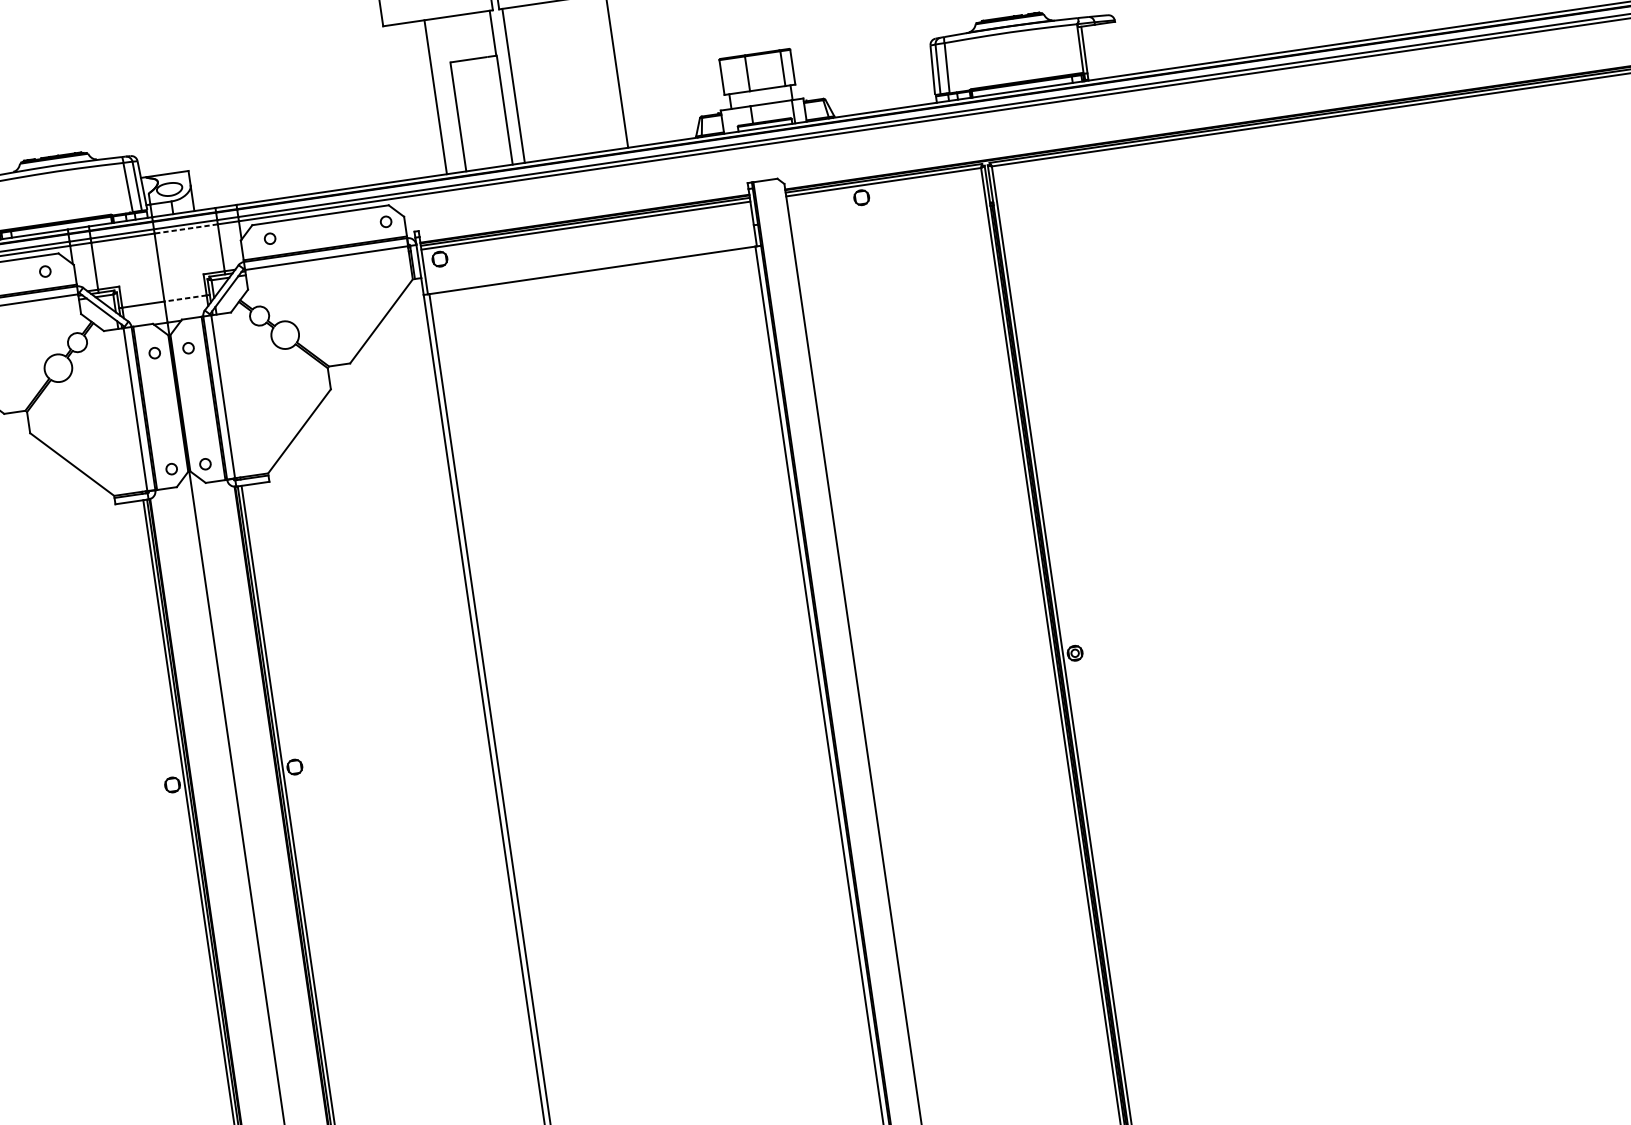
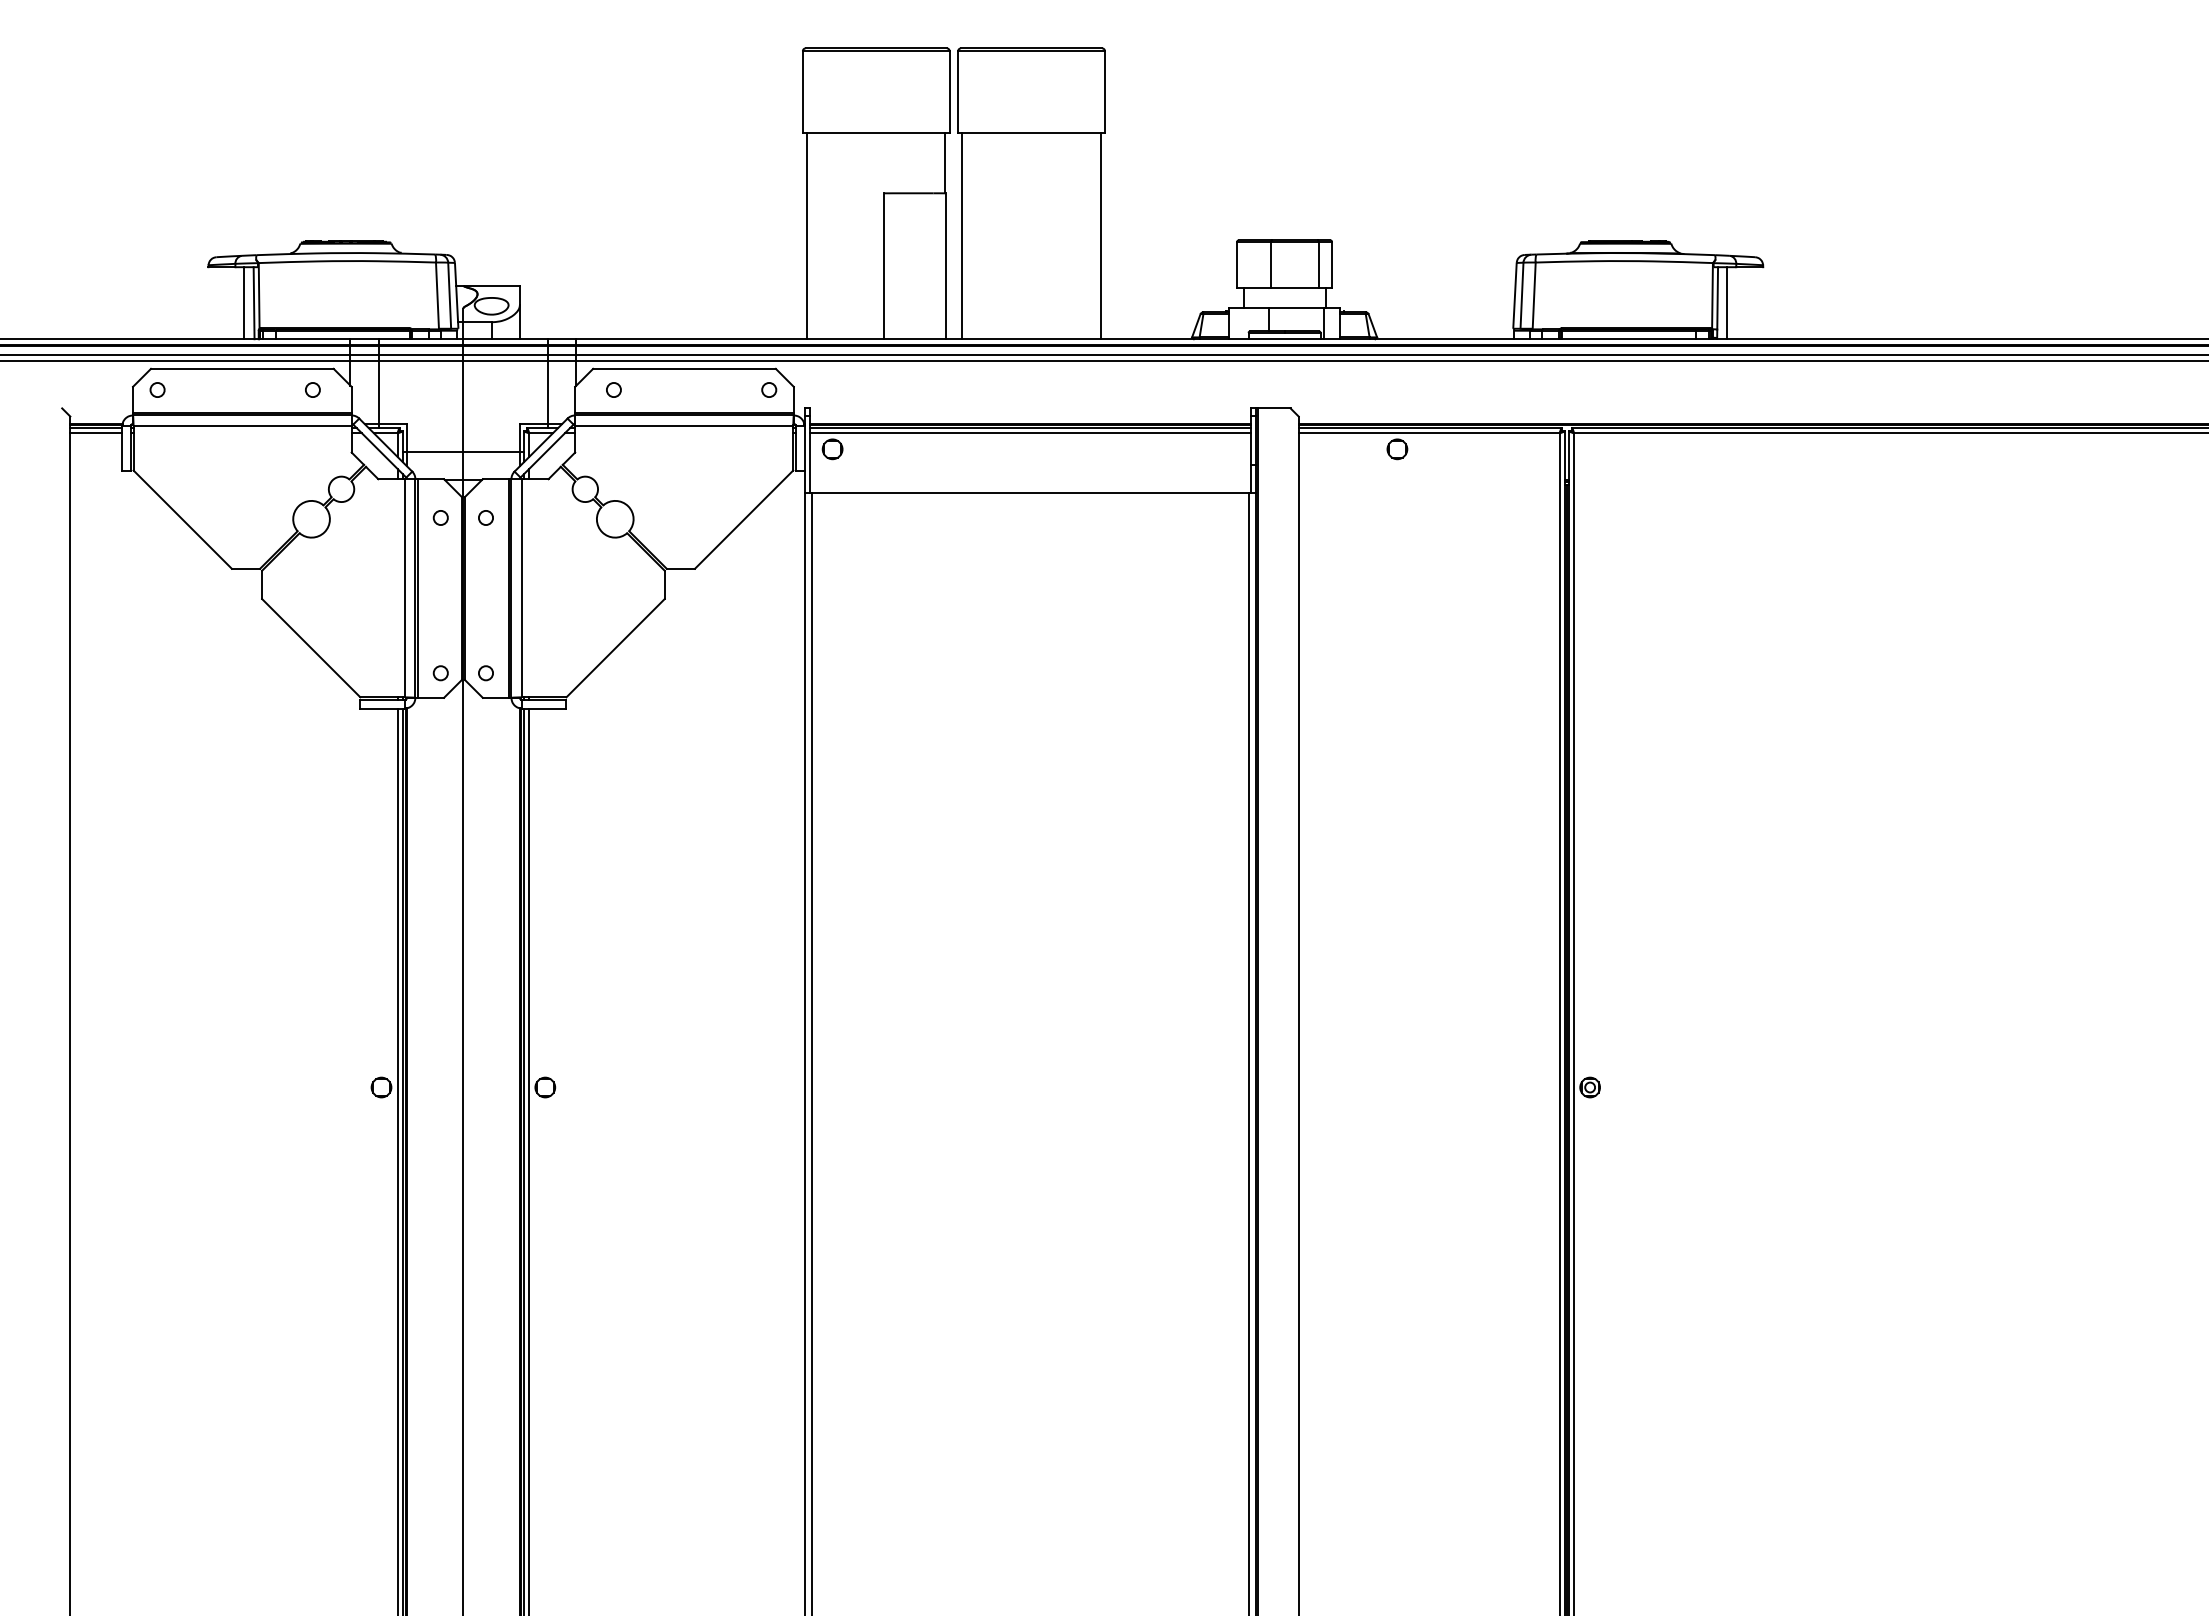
line: (1092, 52) -> (1727, 303), added
line: (436, 97) -> (807, 236), moved
line: (186, 229) -> (505, 361), dashed -> solid
line: (185, 298) -> (491, 452), dashed -> solid

